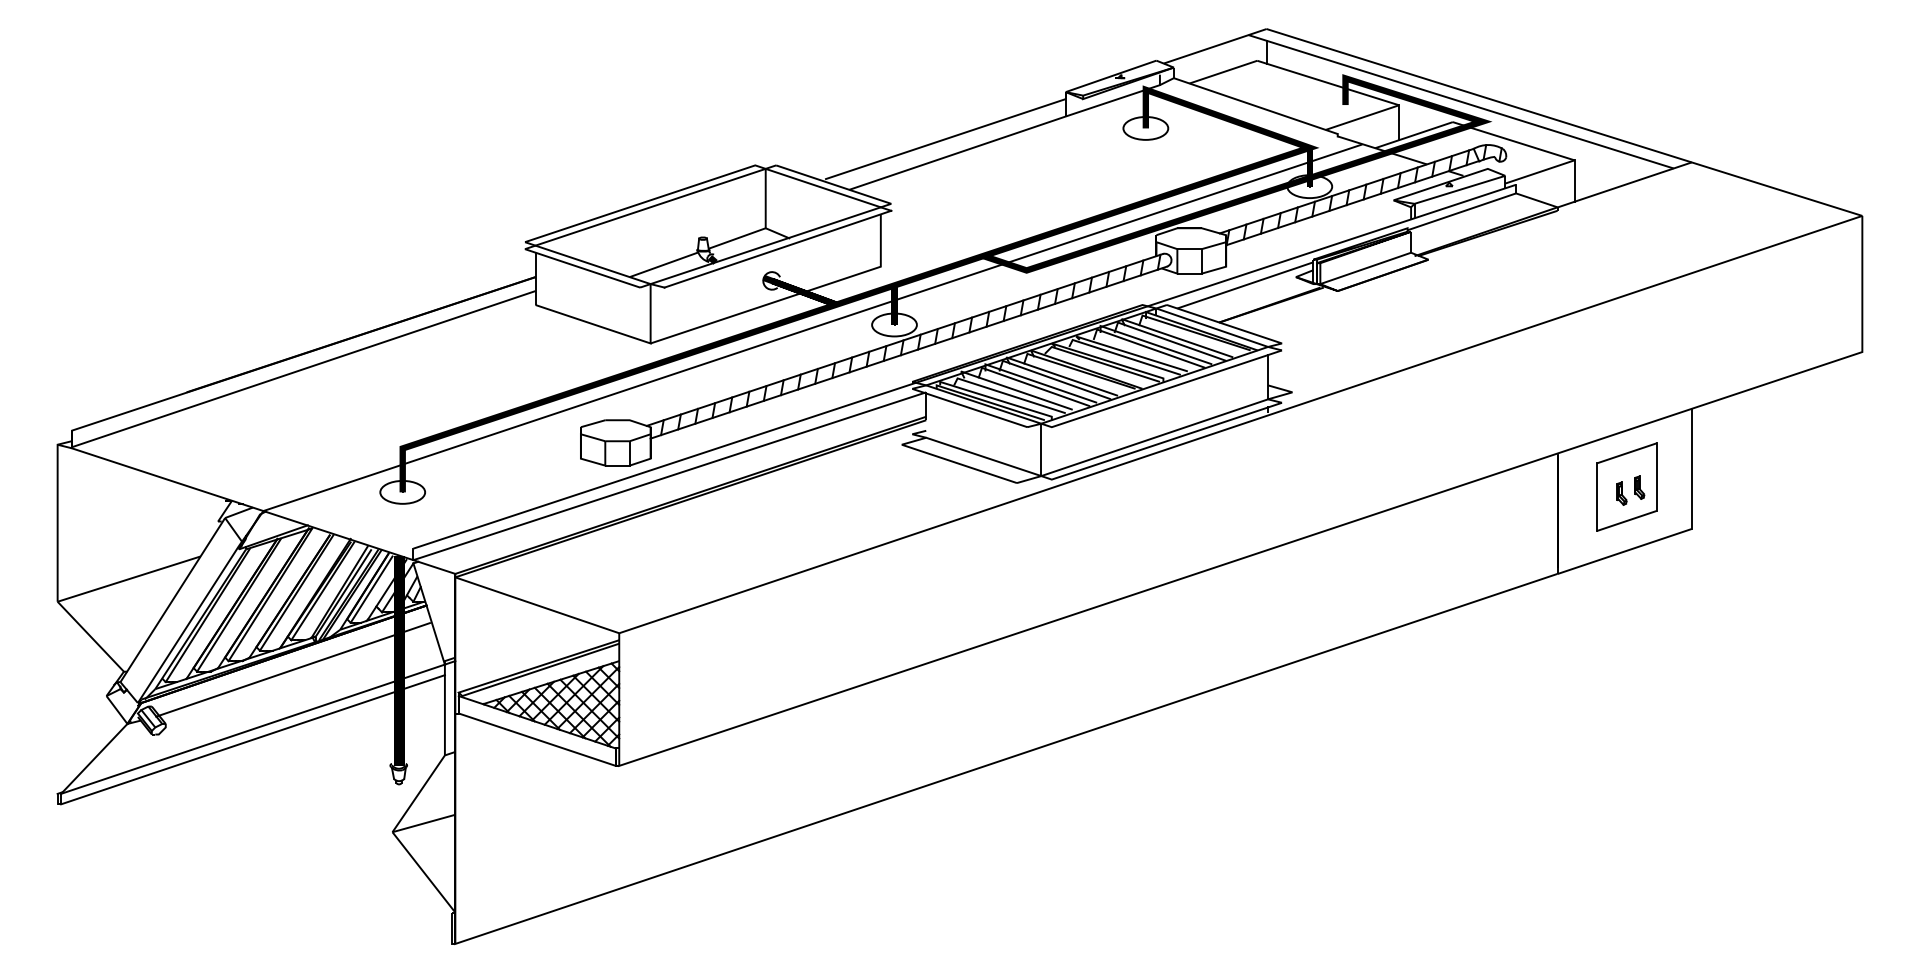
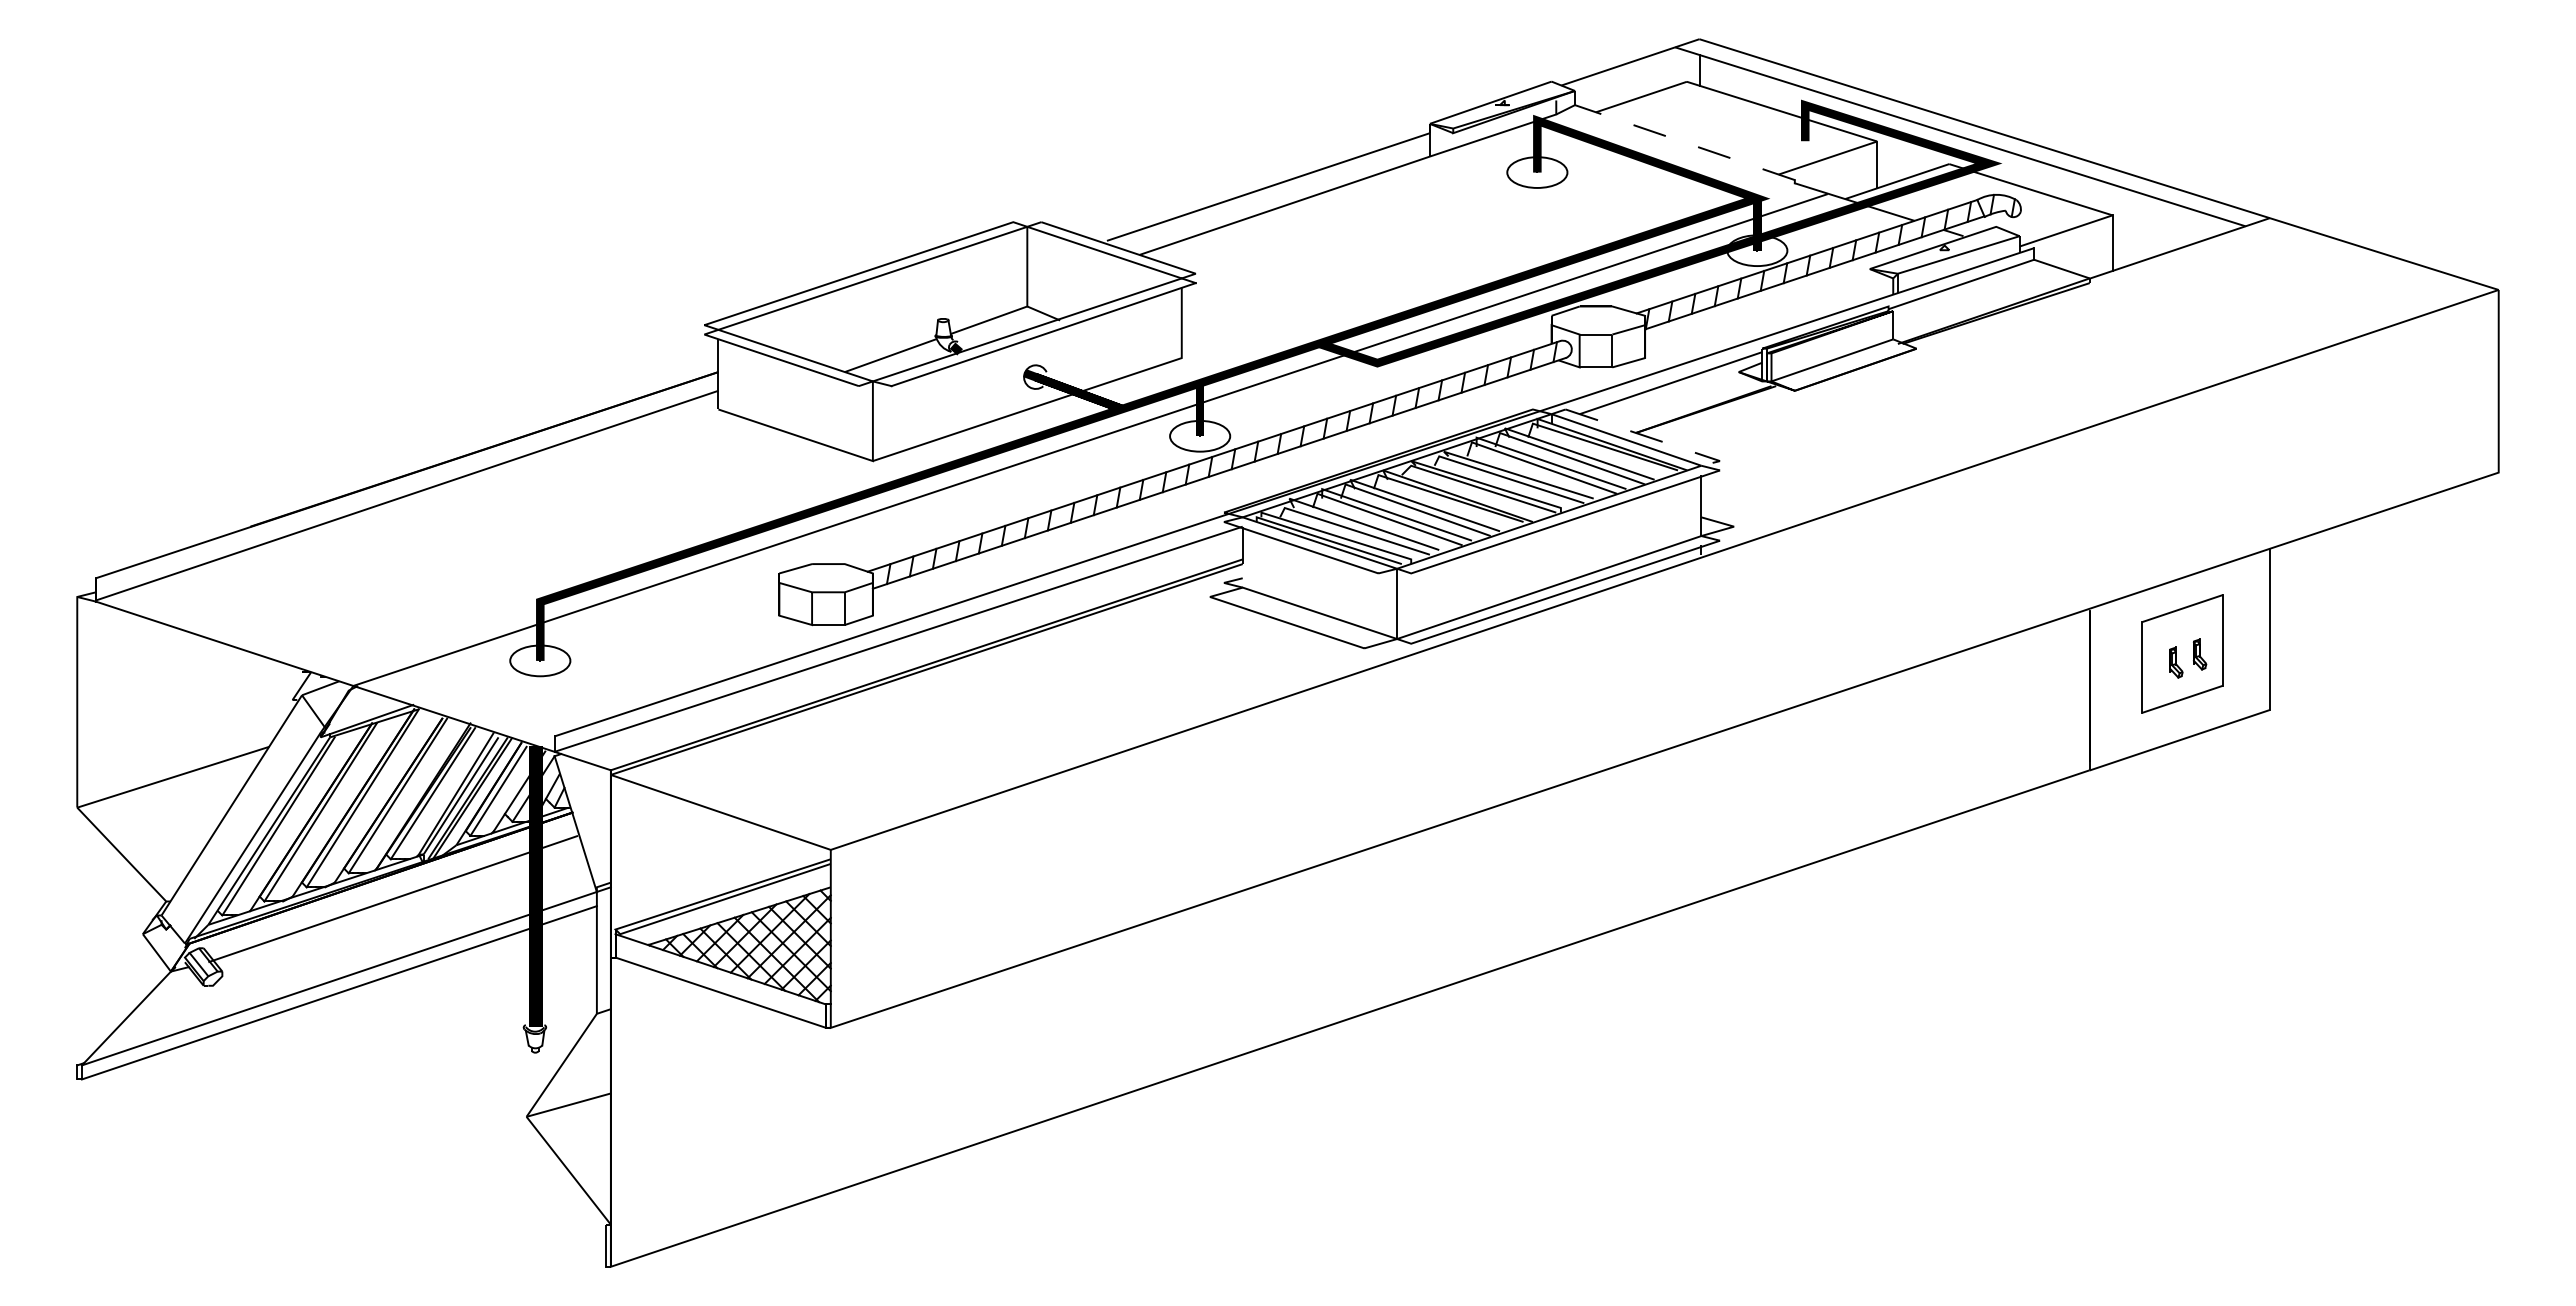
line: (1255, 106) -> (1684, 142), solid -> dashed
line: (1231, 326) -> (1652, 438), solid -> dashed

